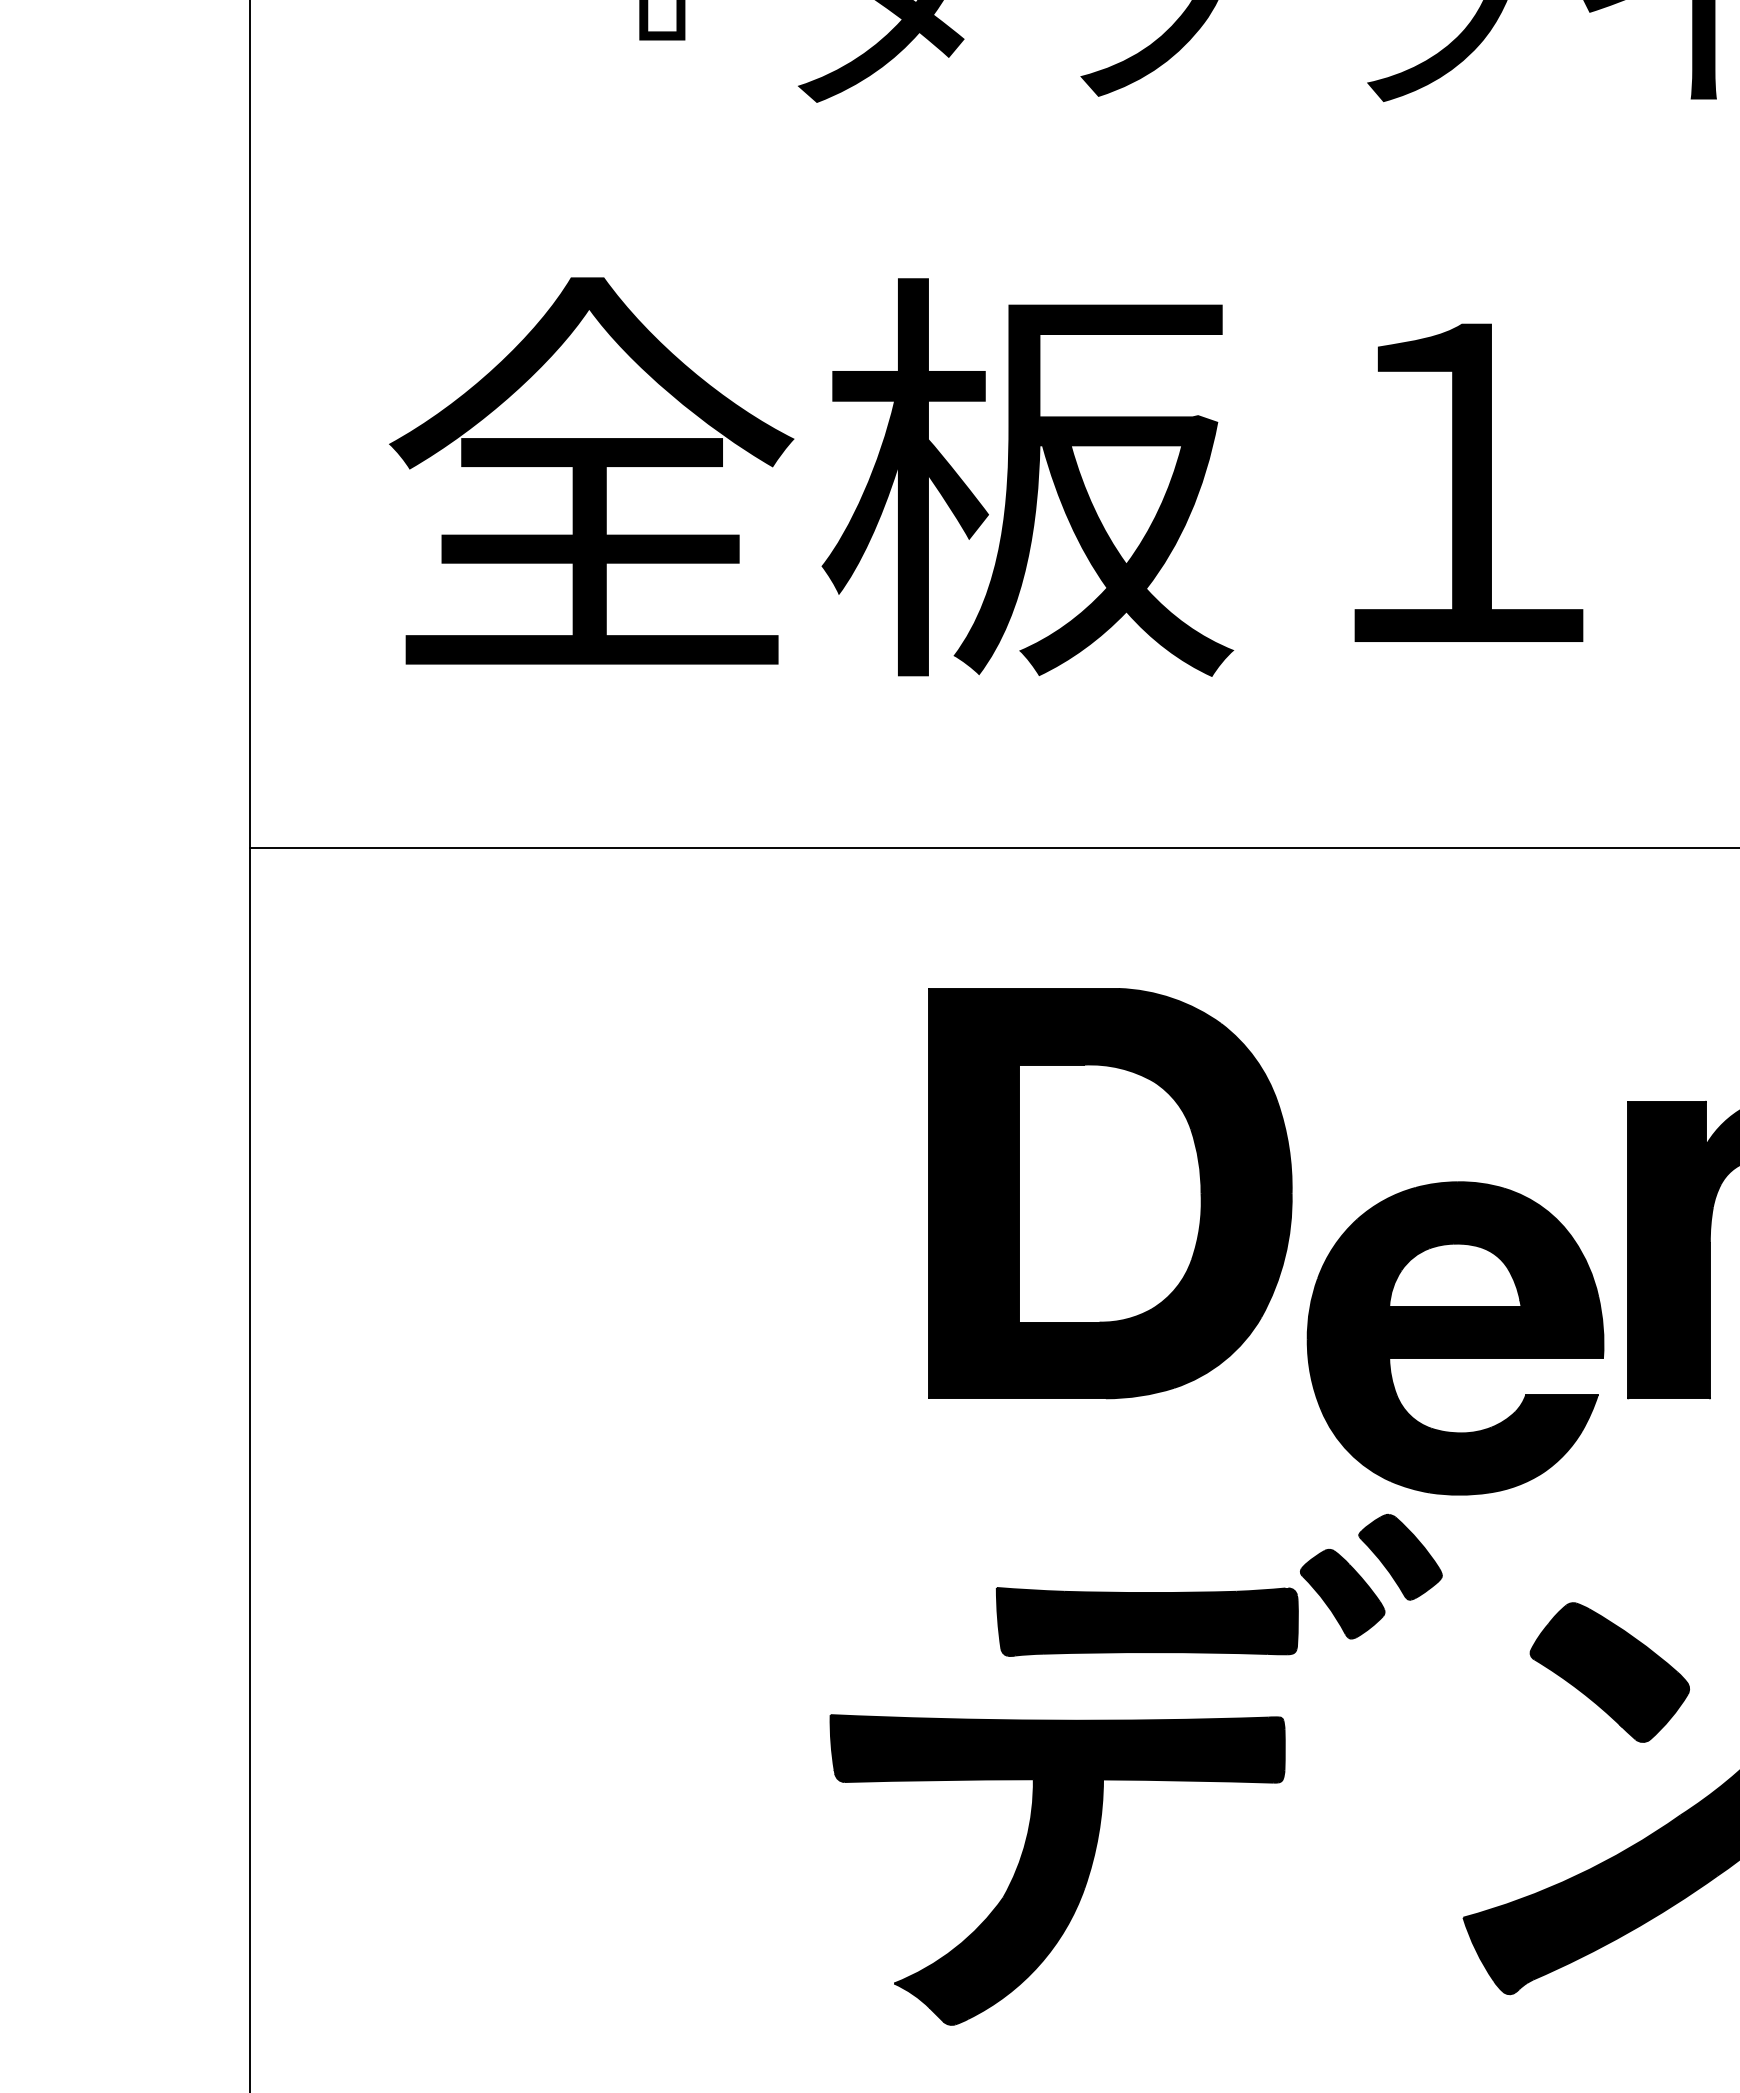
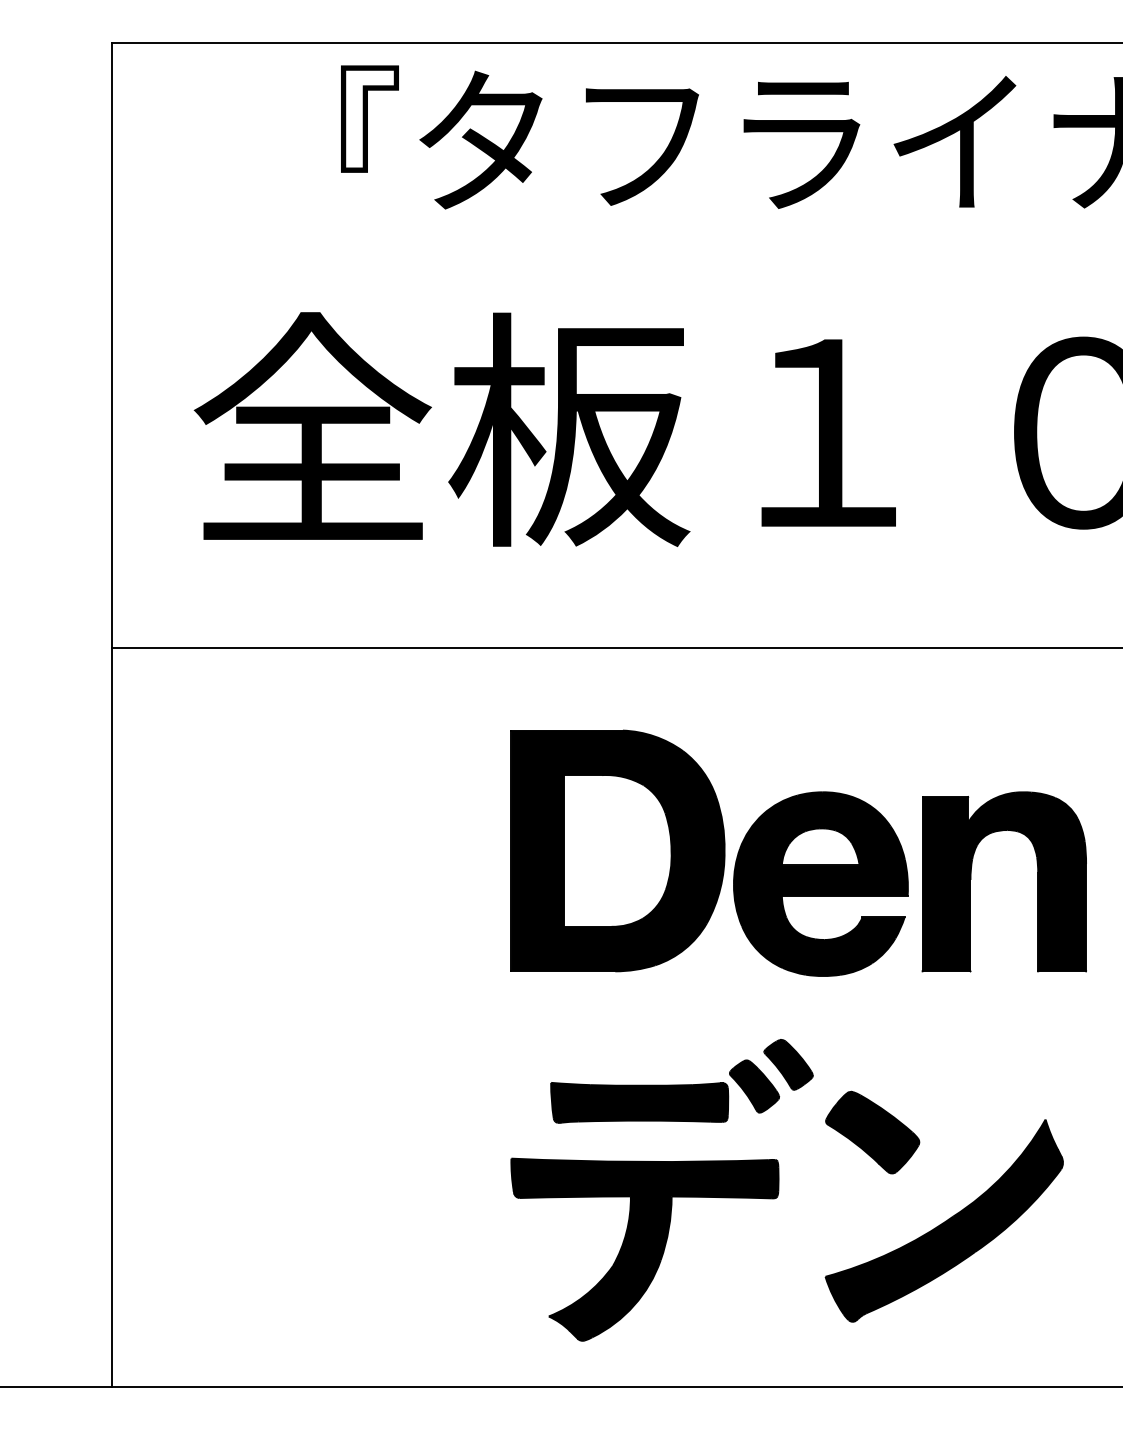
part: (1454, 1337) -> (820, 883), moved
part: (1609, 1672) -> (872, 1132), moved
part: (1056, 1869) -> (644, 1249), moved

